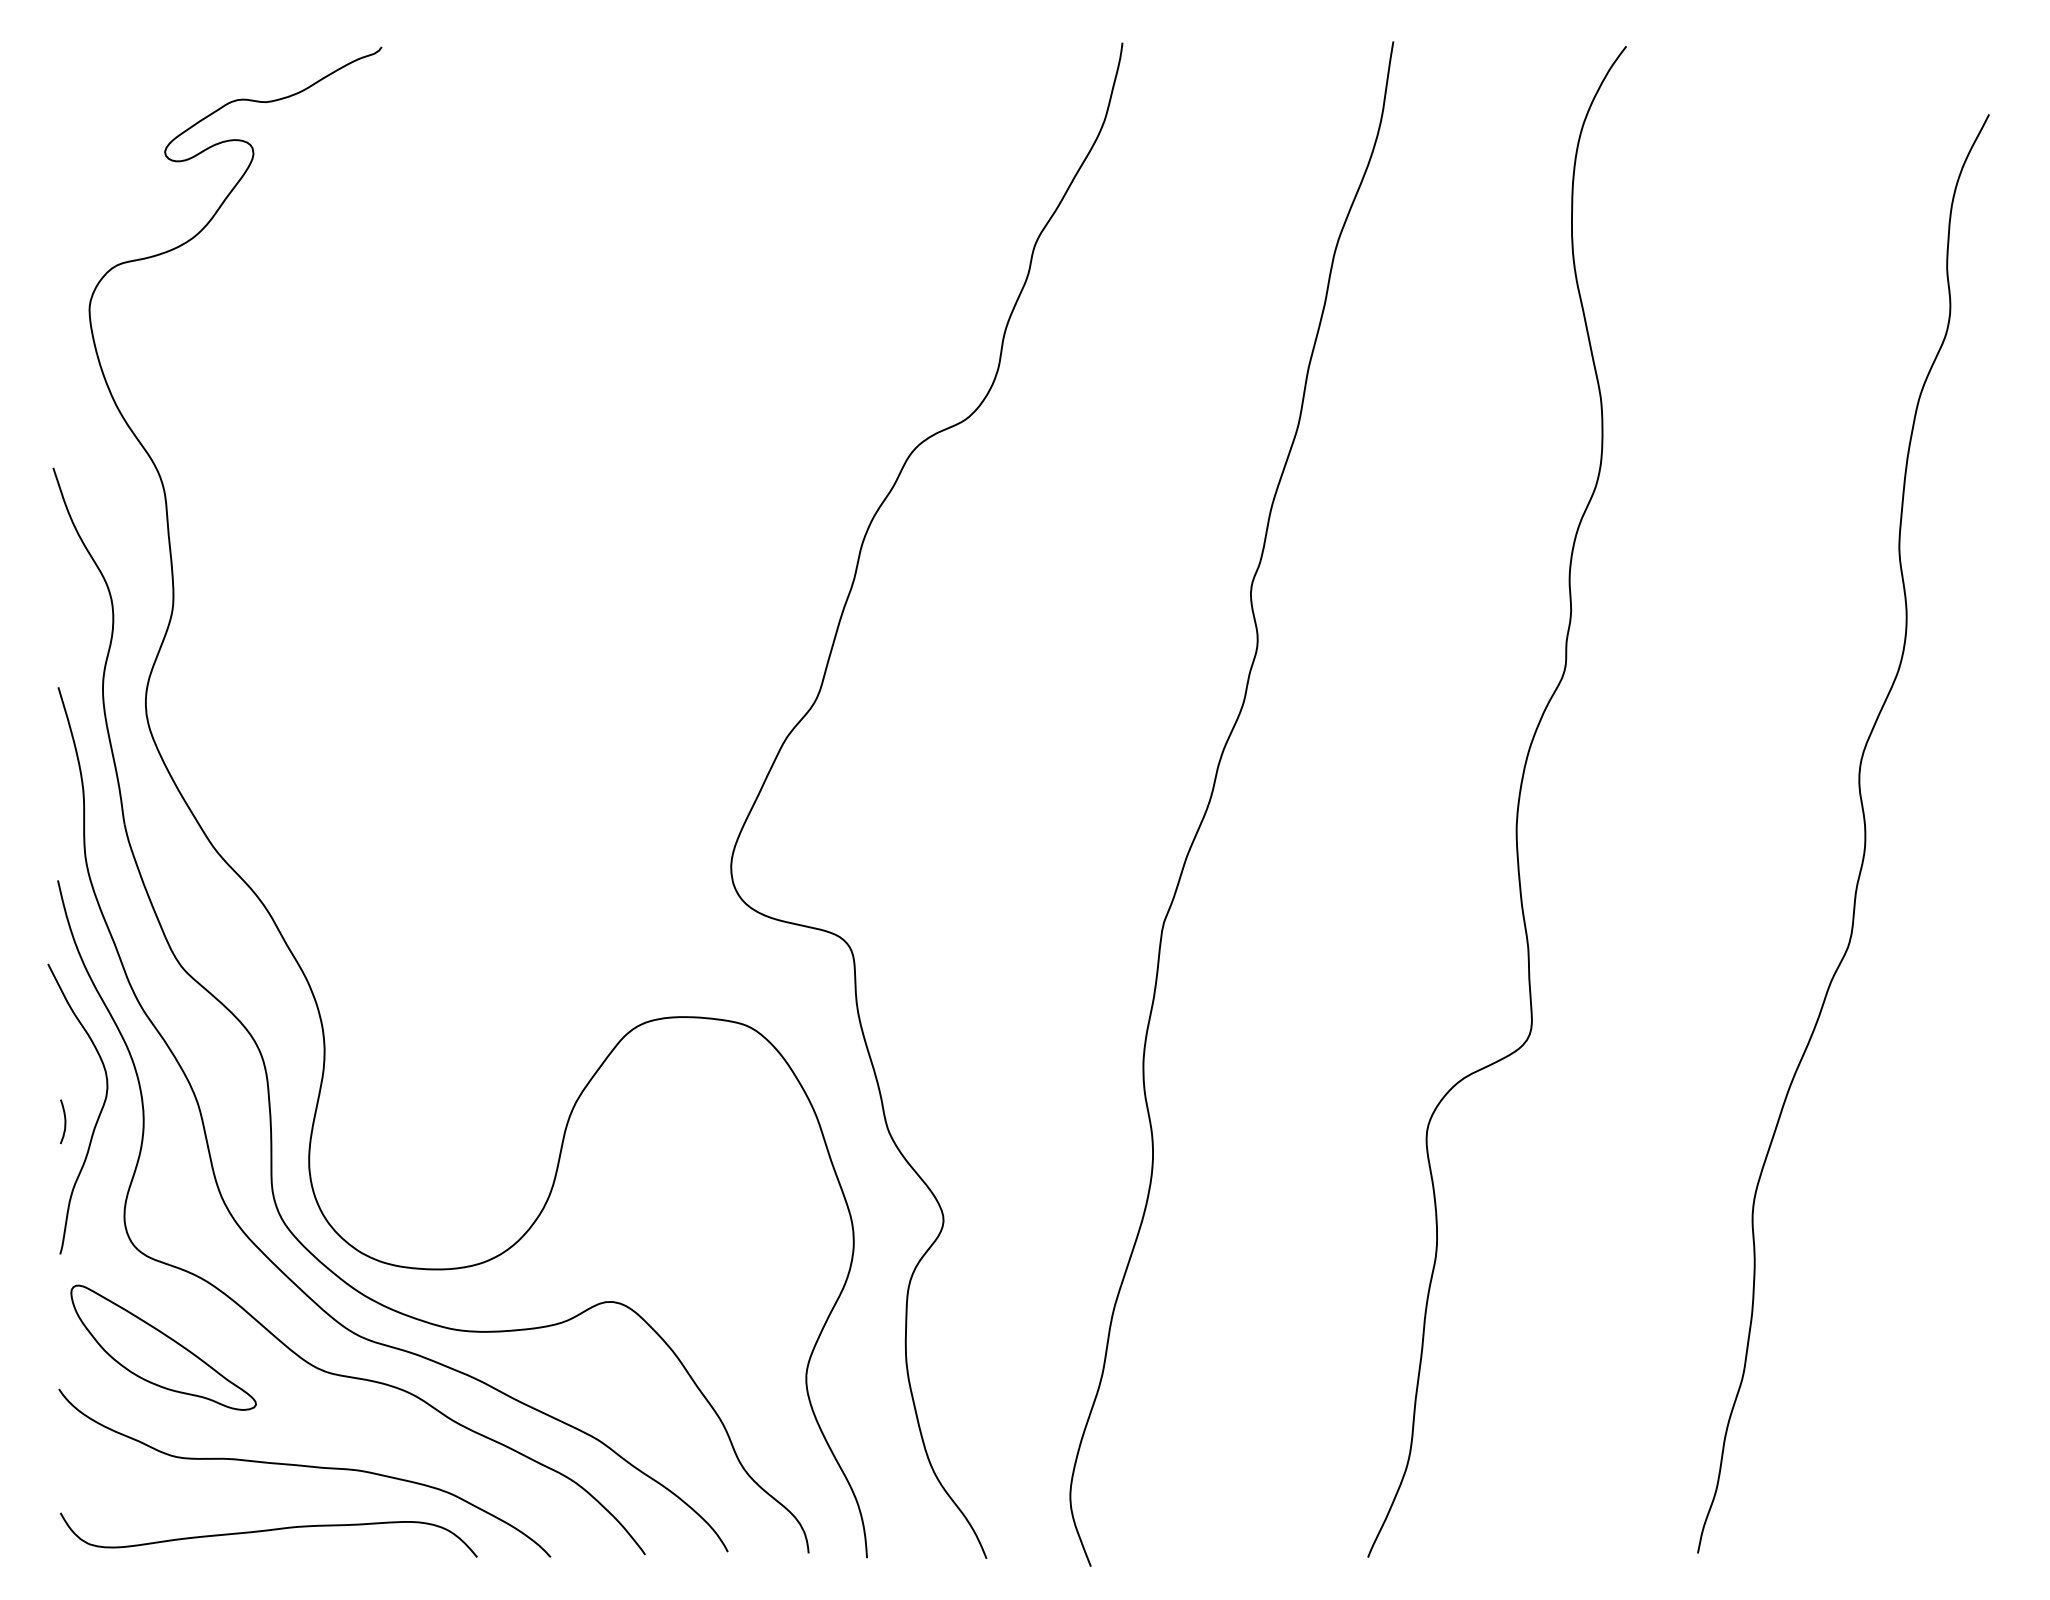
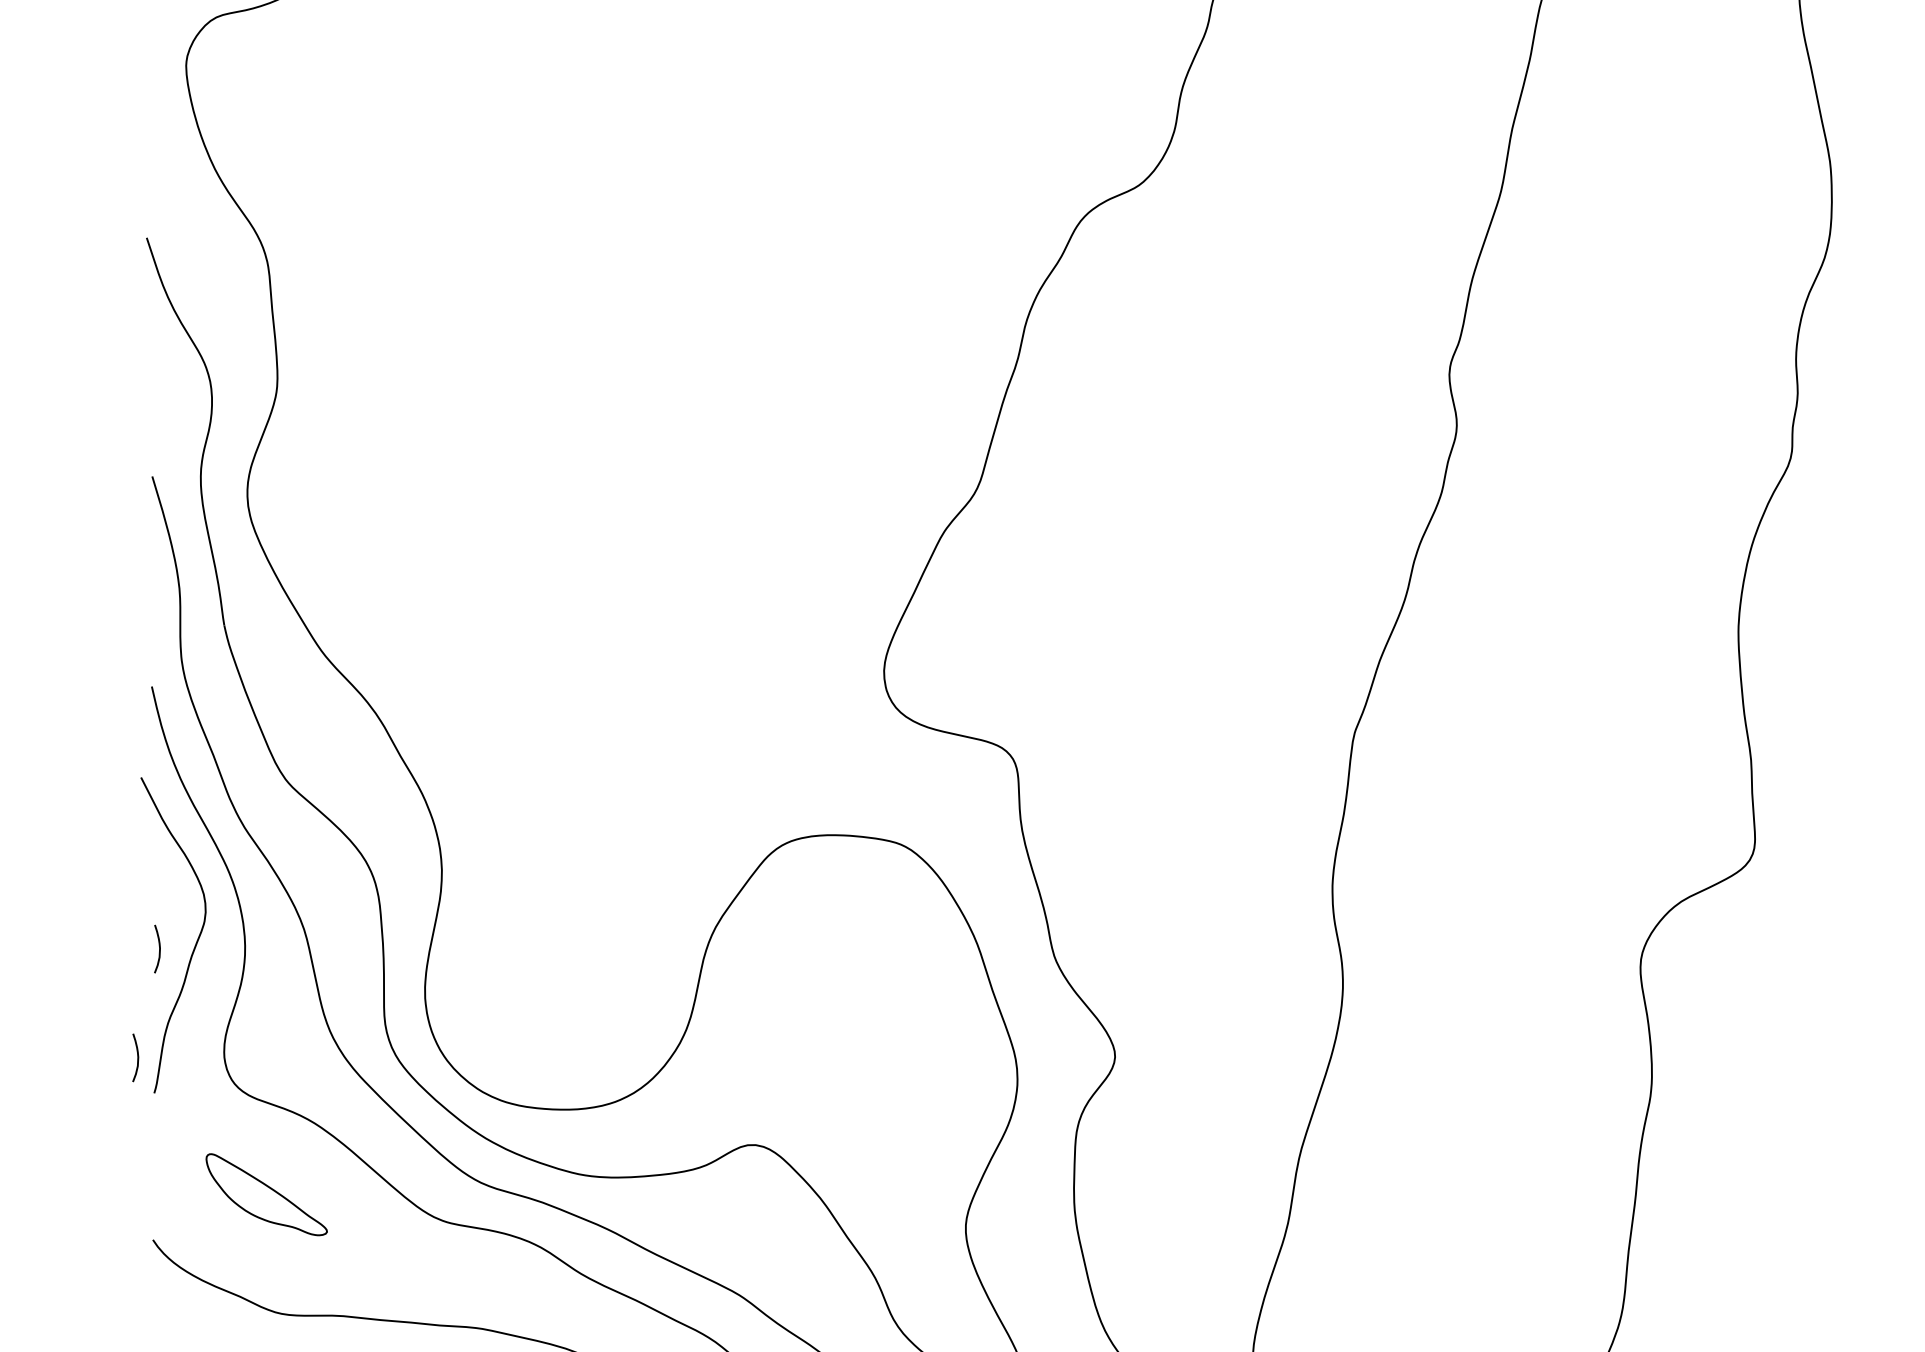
curve: (44, 1221) -> (137, 1057), added
part: (163, 1347) -> (266, 1194), size x0.6

